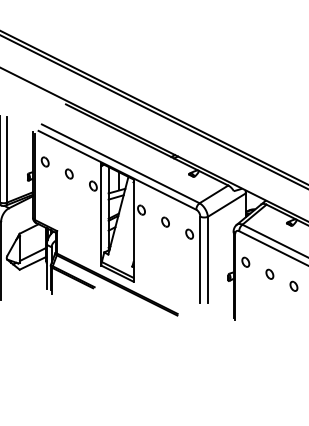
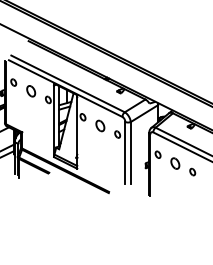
part: (68, 173) -> (30, 90), size x1.6
part: (165, 221) -> (100, 125), size x1.6
part: (269, 273) -> (175, 162), size x1.6

